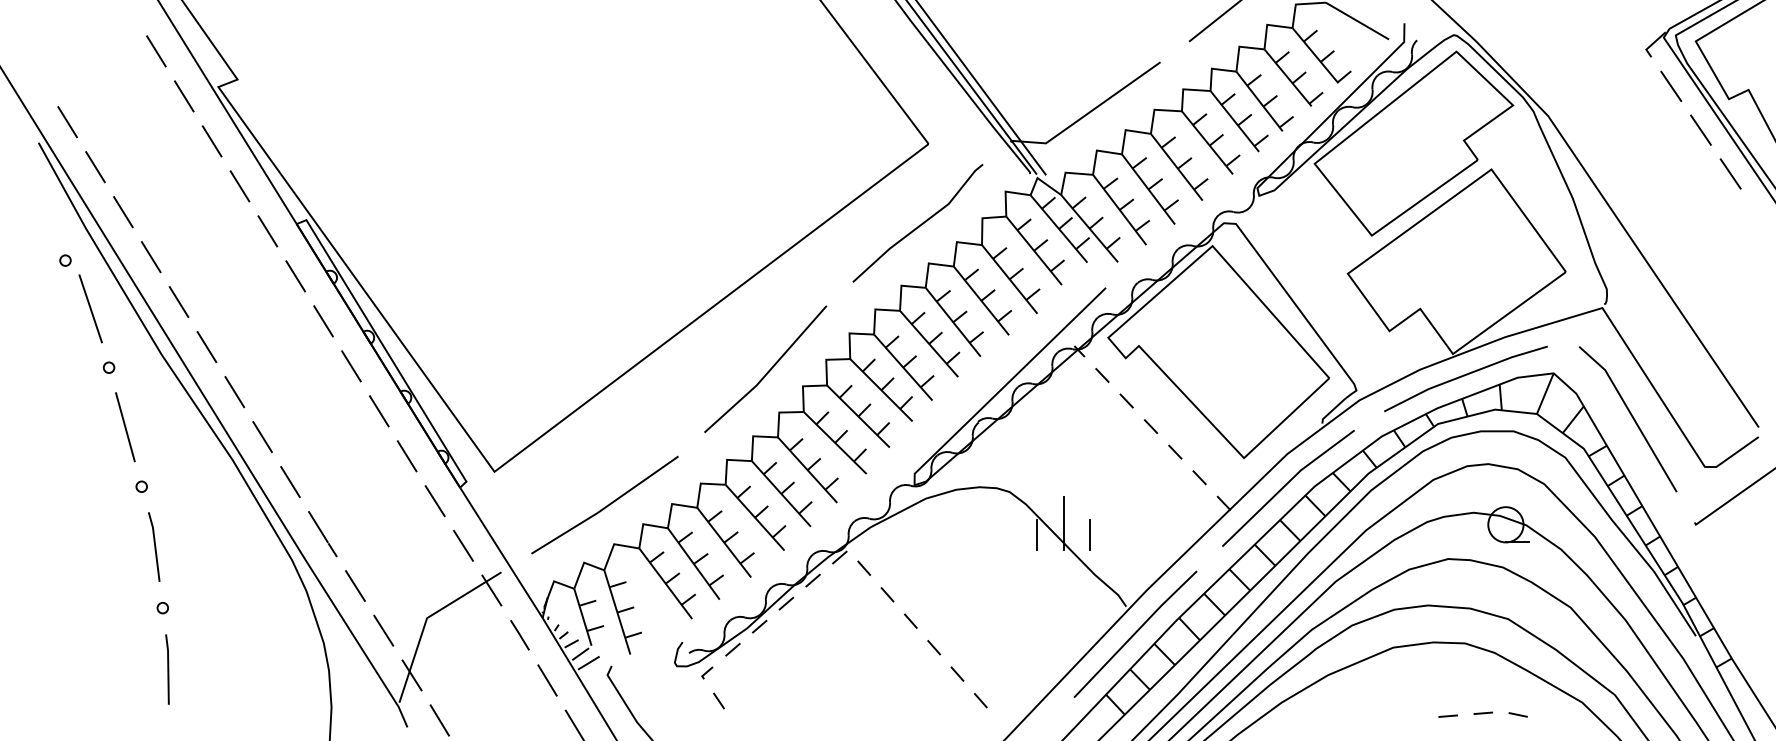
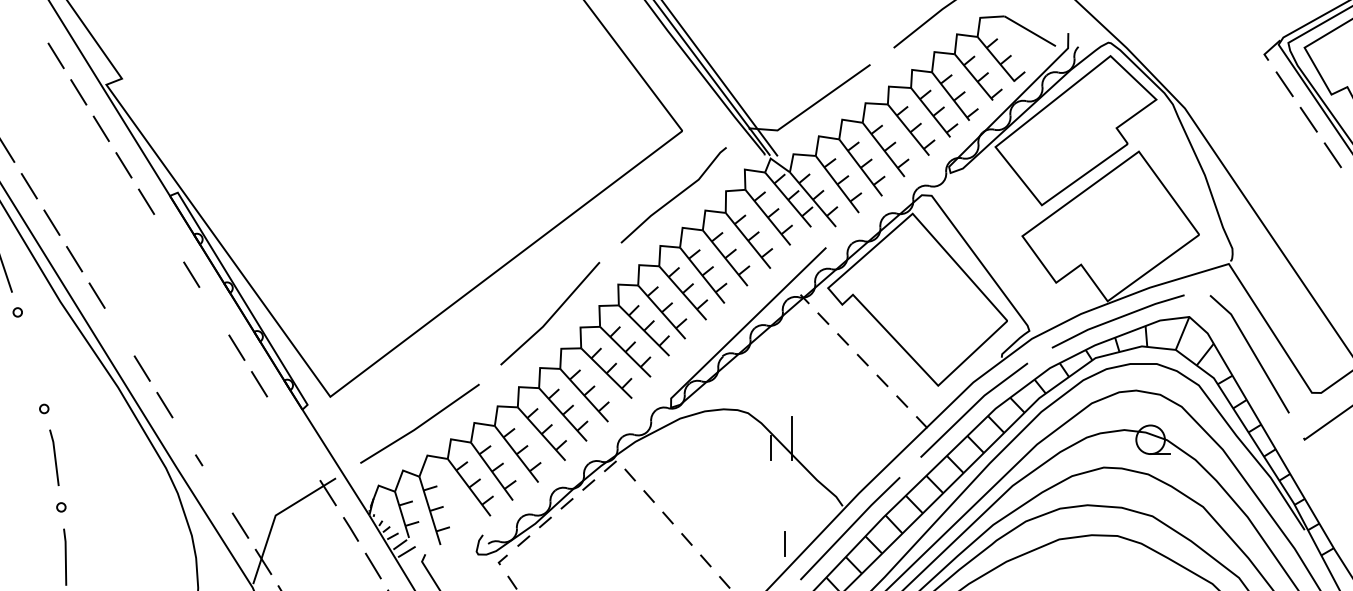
line: (295, 276) -> (168, 238), removed
line: (351, 366) -> (214, 311), removed
line: (234, 392) -> (119, 332), removed
line: (125, 427) -> (31, 360), removed
line: (434, 501) -> (281, 420), removed
line: (318, 527) -> (187, 441), removed
line: (1089, 534) -> (784, 543), moved
line: (463, 545) -> (305, 456), removed
line: (355, 585) -> (217, 489), removed

